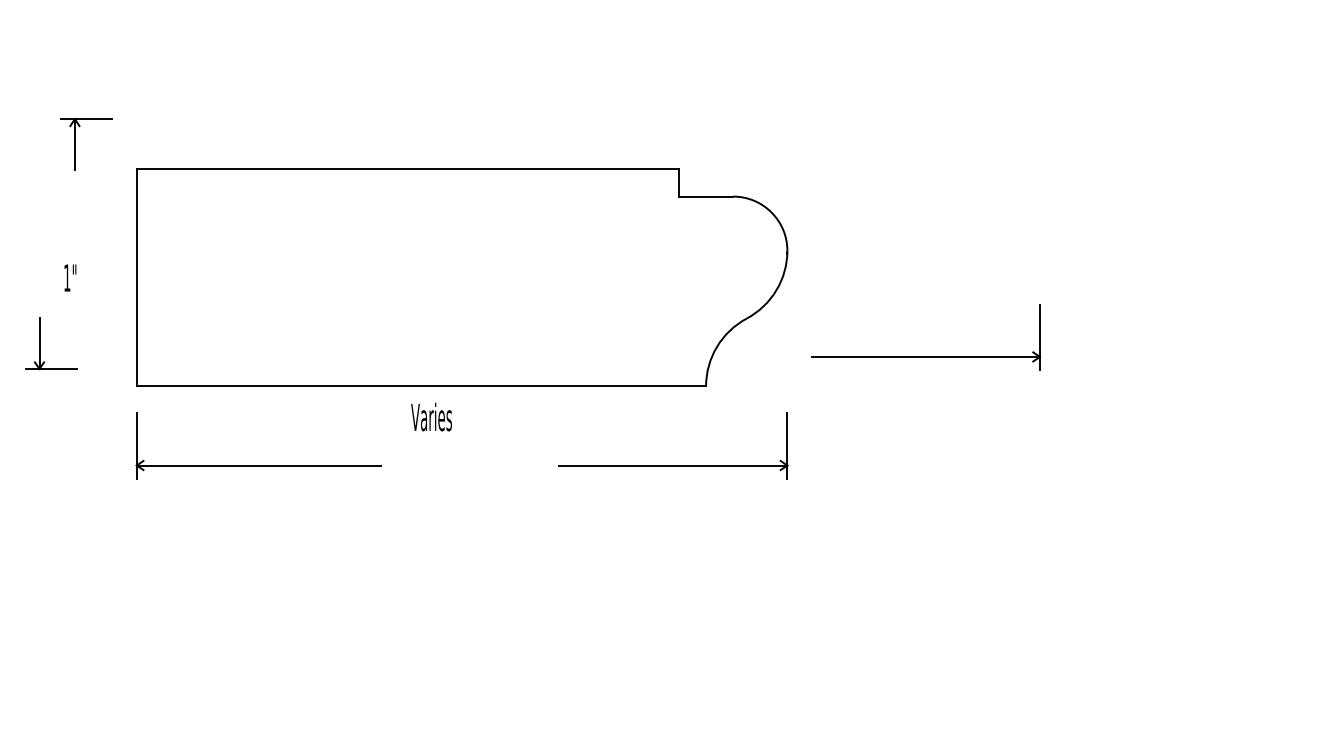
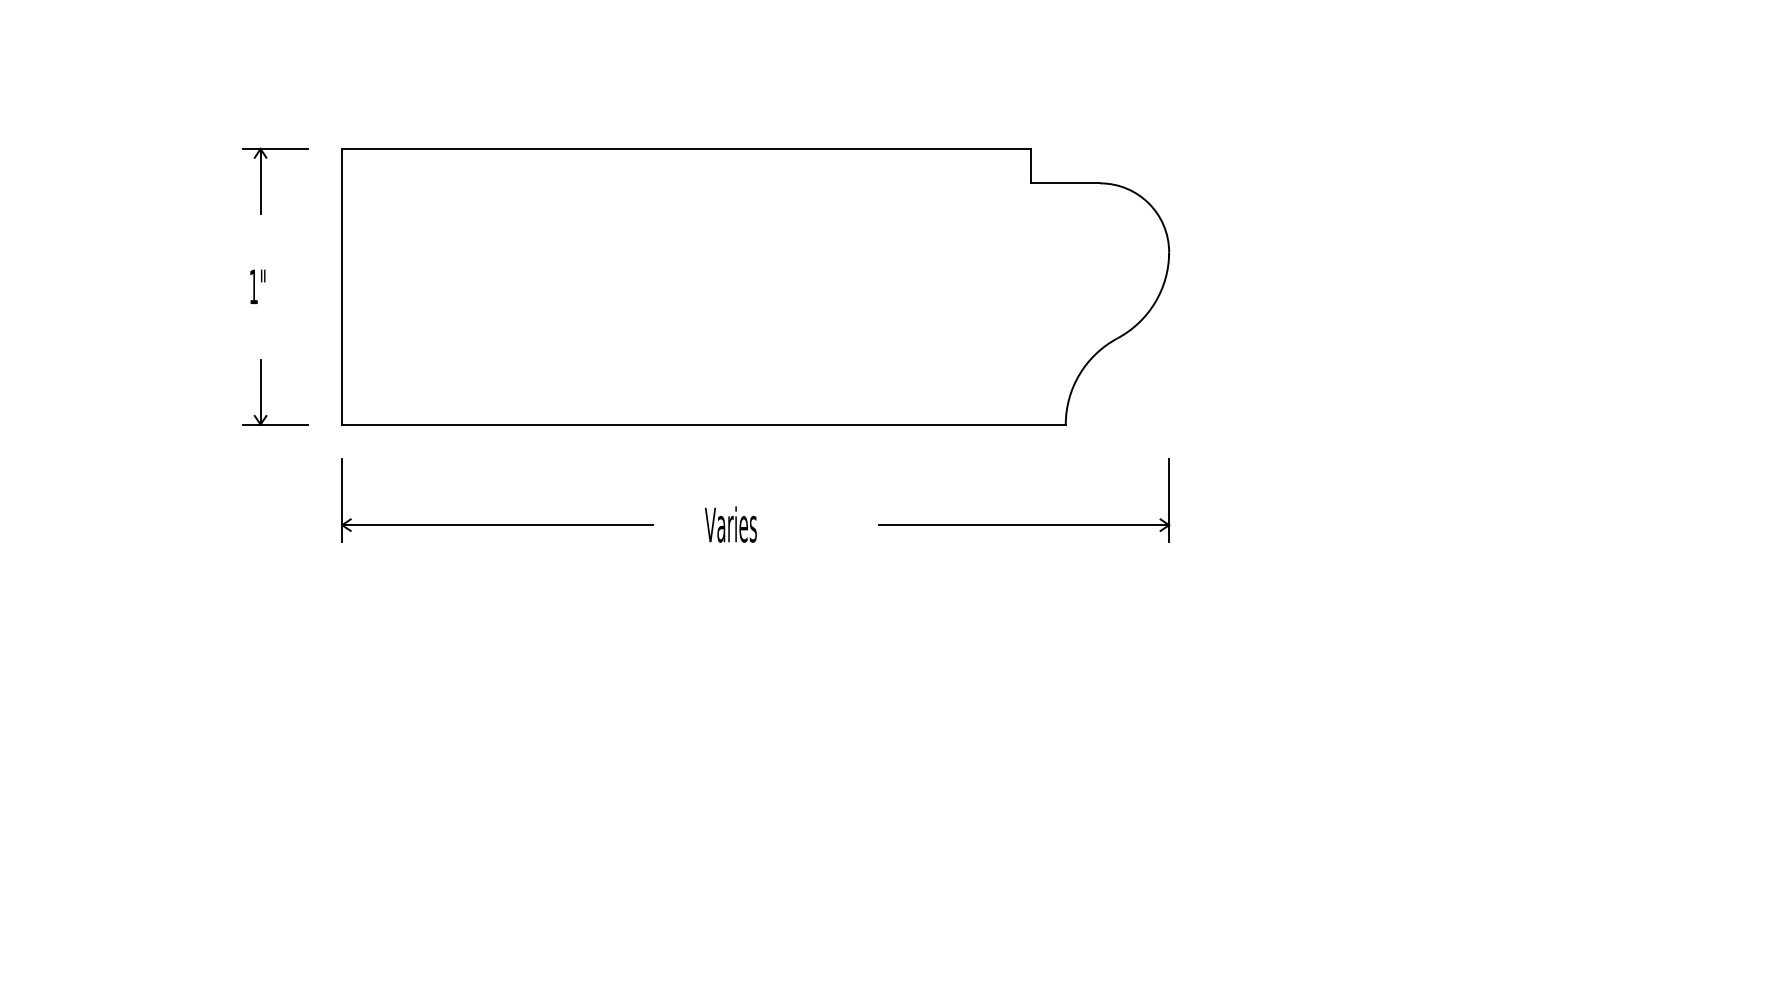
part: (75, 143) -> (261, 180), moved
part: (40, 343) -> (261, 392), moved
part: (926, 356) -> (1345, 386), removed
text: (431, 416) -> (730, 524), moved

